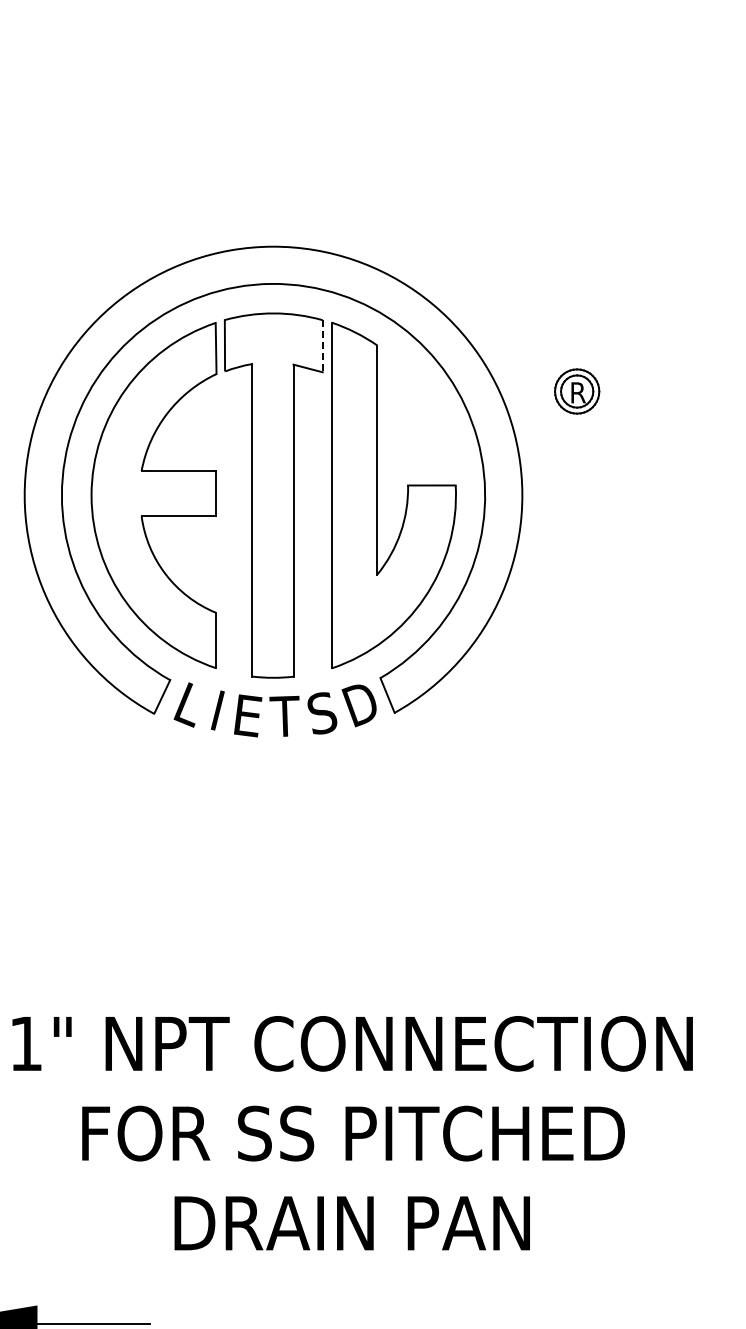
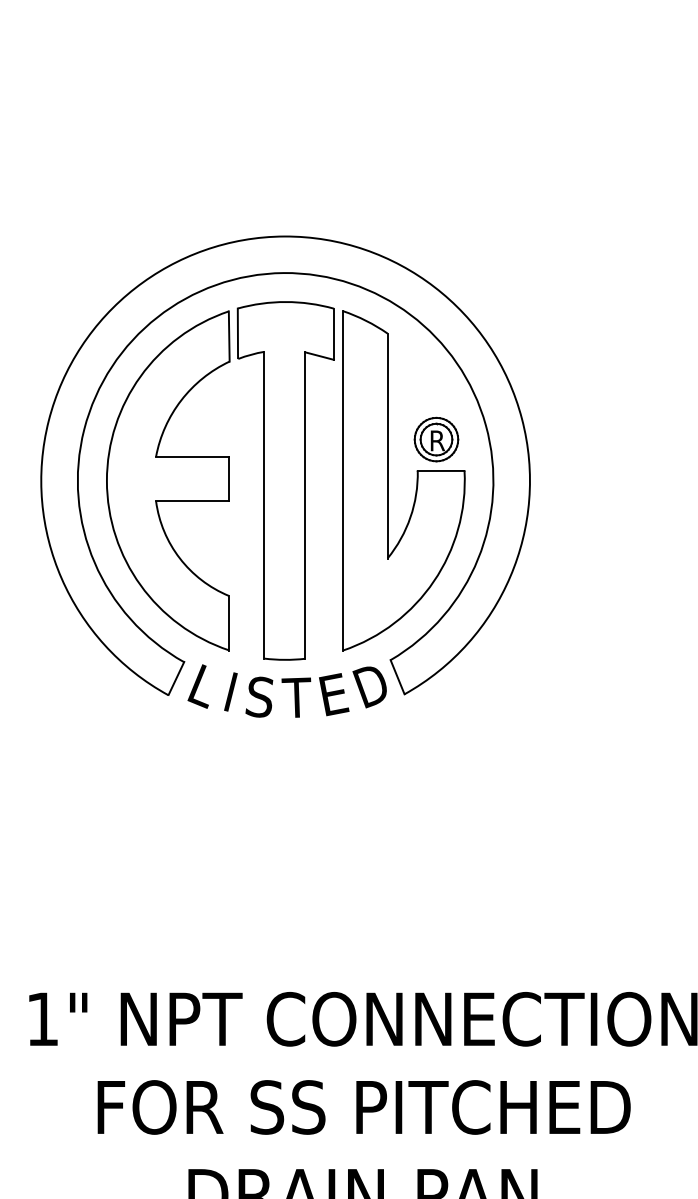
line: (322, 346) -> (333, 334), dashed -> solid
part: (577, 391) -> (436, 439), moved
text: (322, 713) -> (333, 694), S -> E
text: (247, 715) -> (260, 696), E -> S

